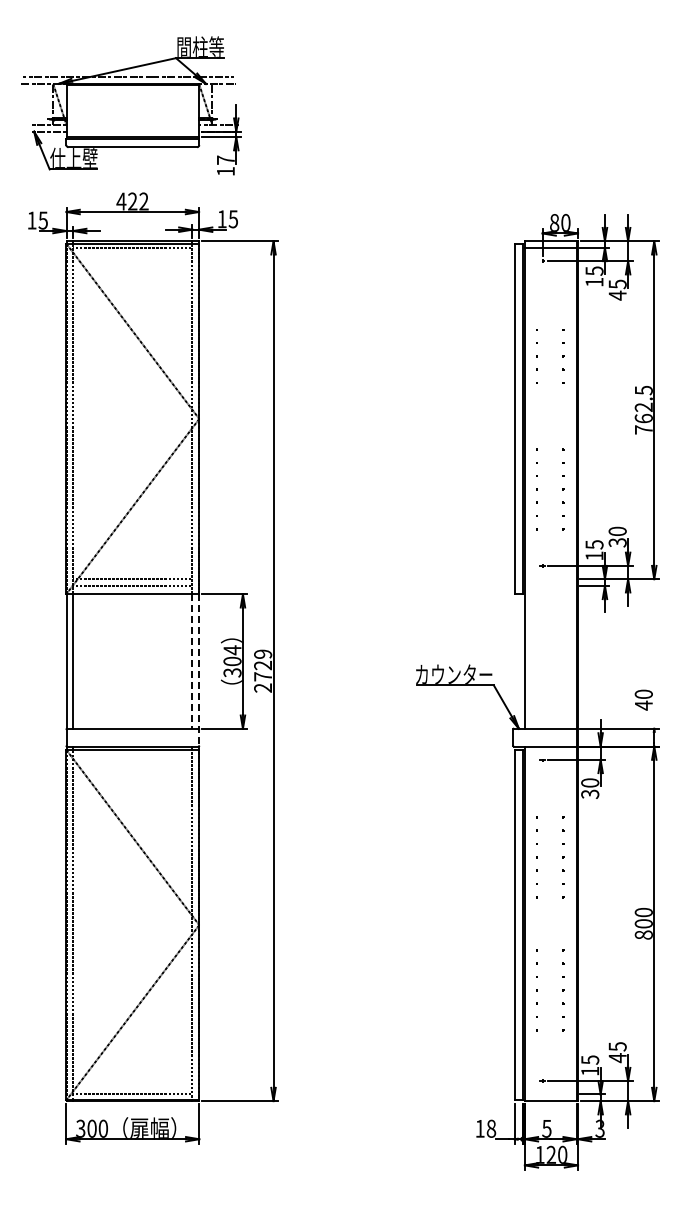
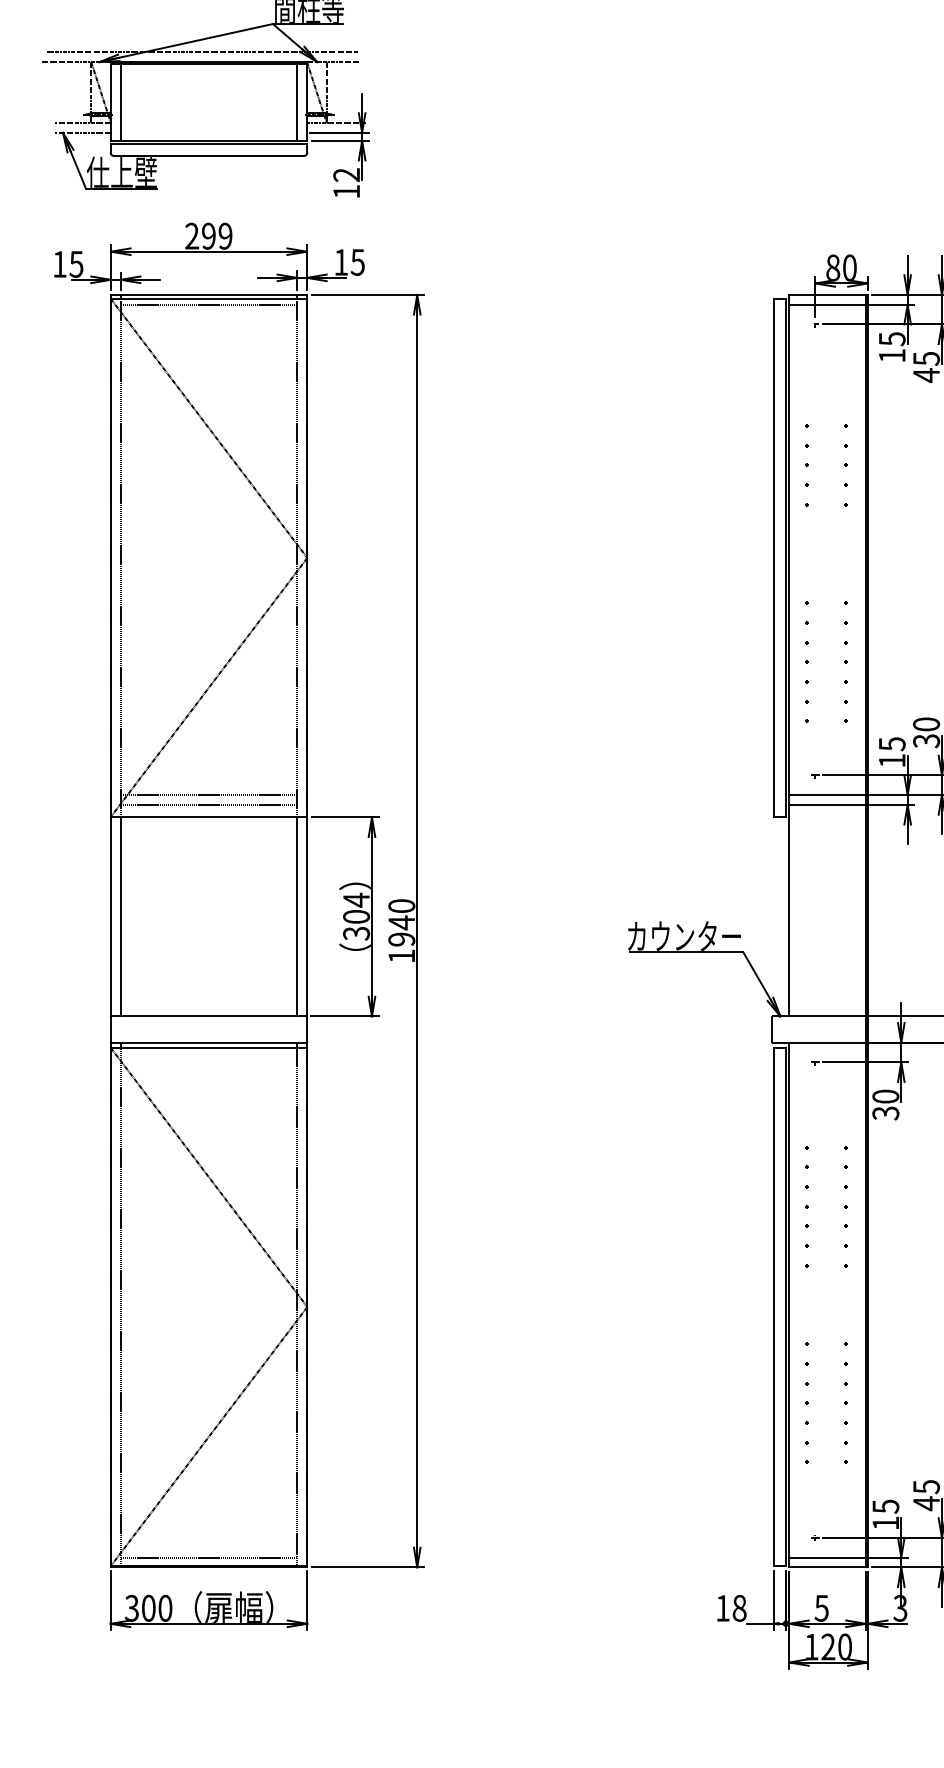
line: (73, 111) -> (121, 102), added
line: (192, 111) -> (297, 102), added
text: (225, 159) -> (346, 173), 17 -> 12
text: (132, 201) -> (208, 236), 422 -> 299
line: (550, 579) -> (827, 795), added
line: (550, 585) -> (827, 804), added
line: (192, 662) -> (297, 918), dashed -> solid
text: (263, 670) -> (402, 930), 2729 -> 1940
line: (199, 672) -> (307, 933), dashed -> solid
line: (550, 1094) -> (827, 1557), added

